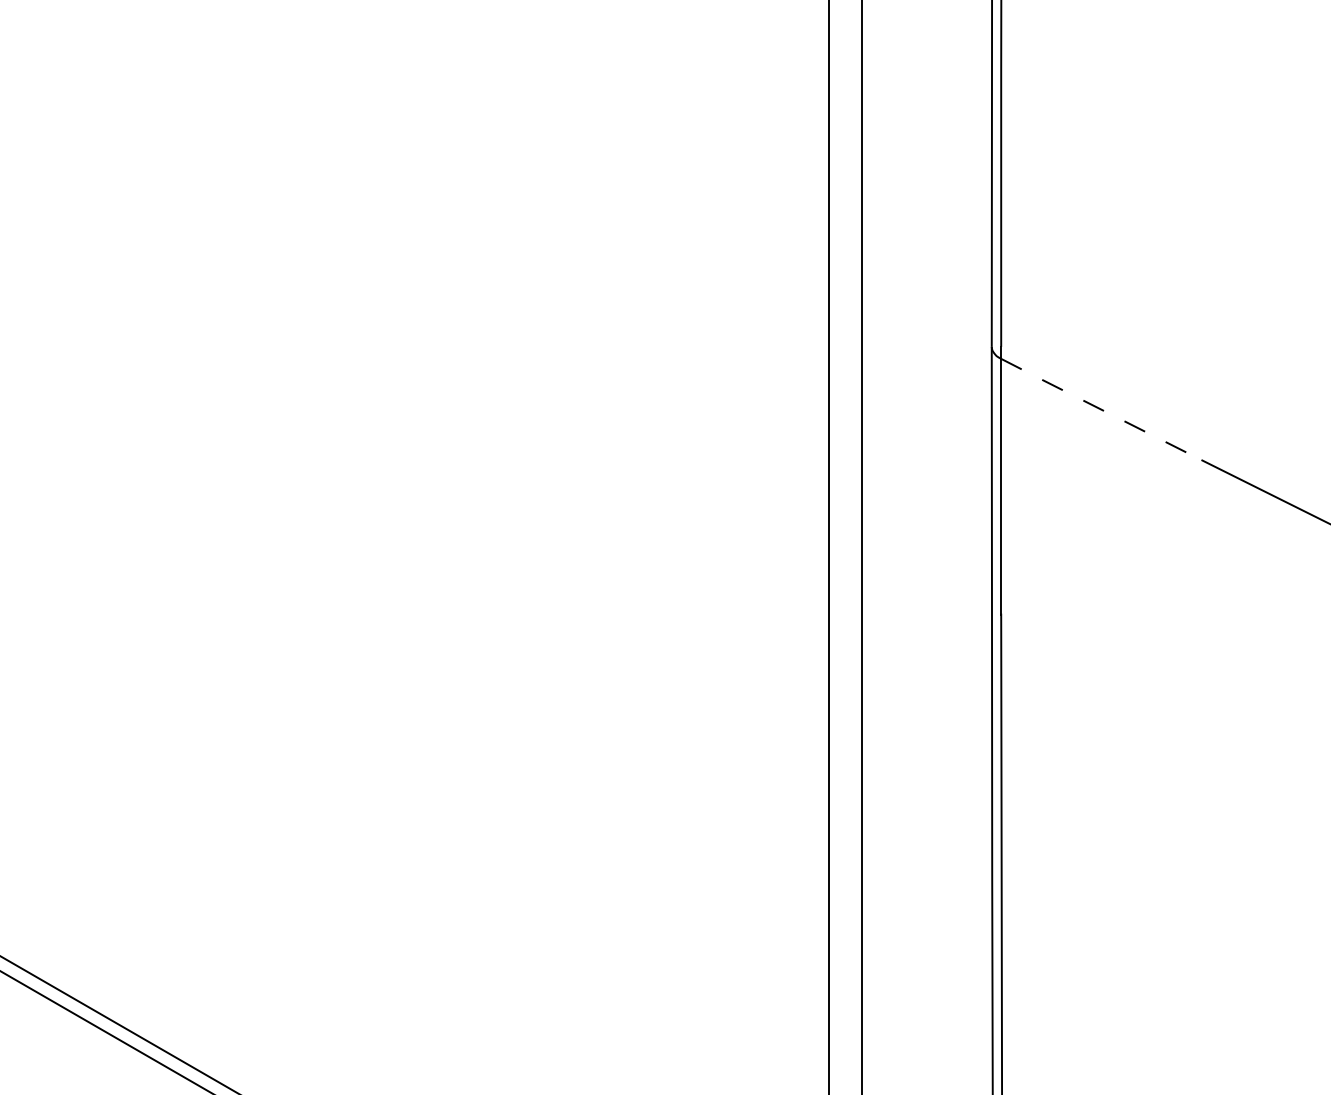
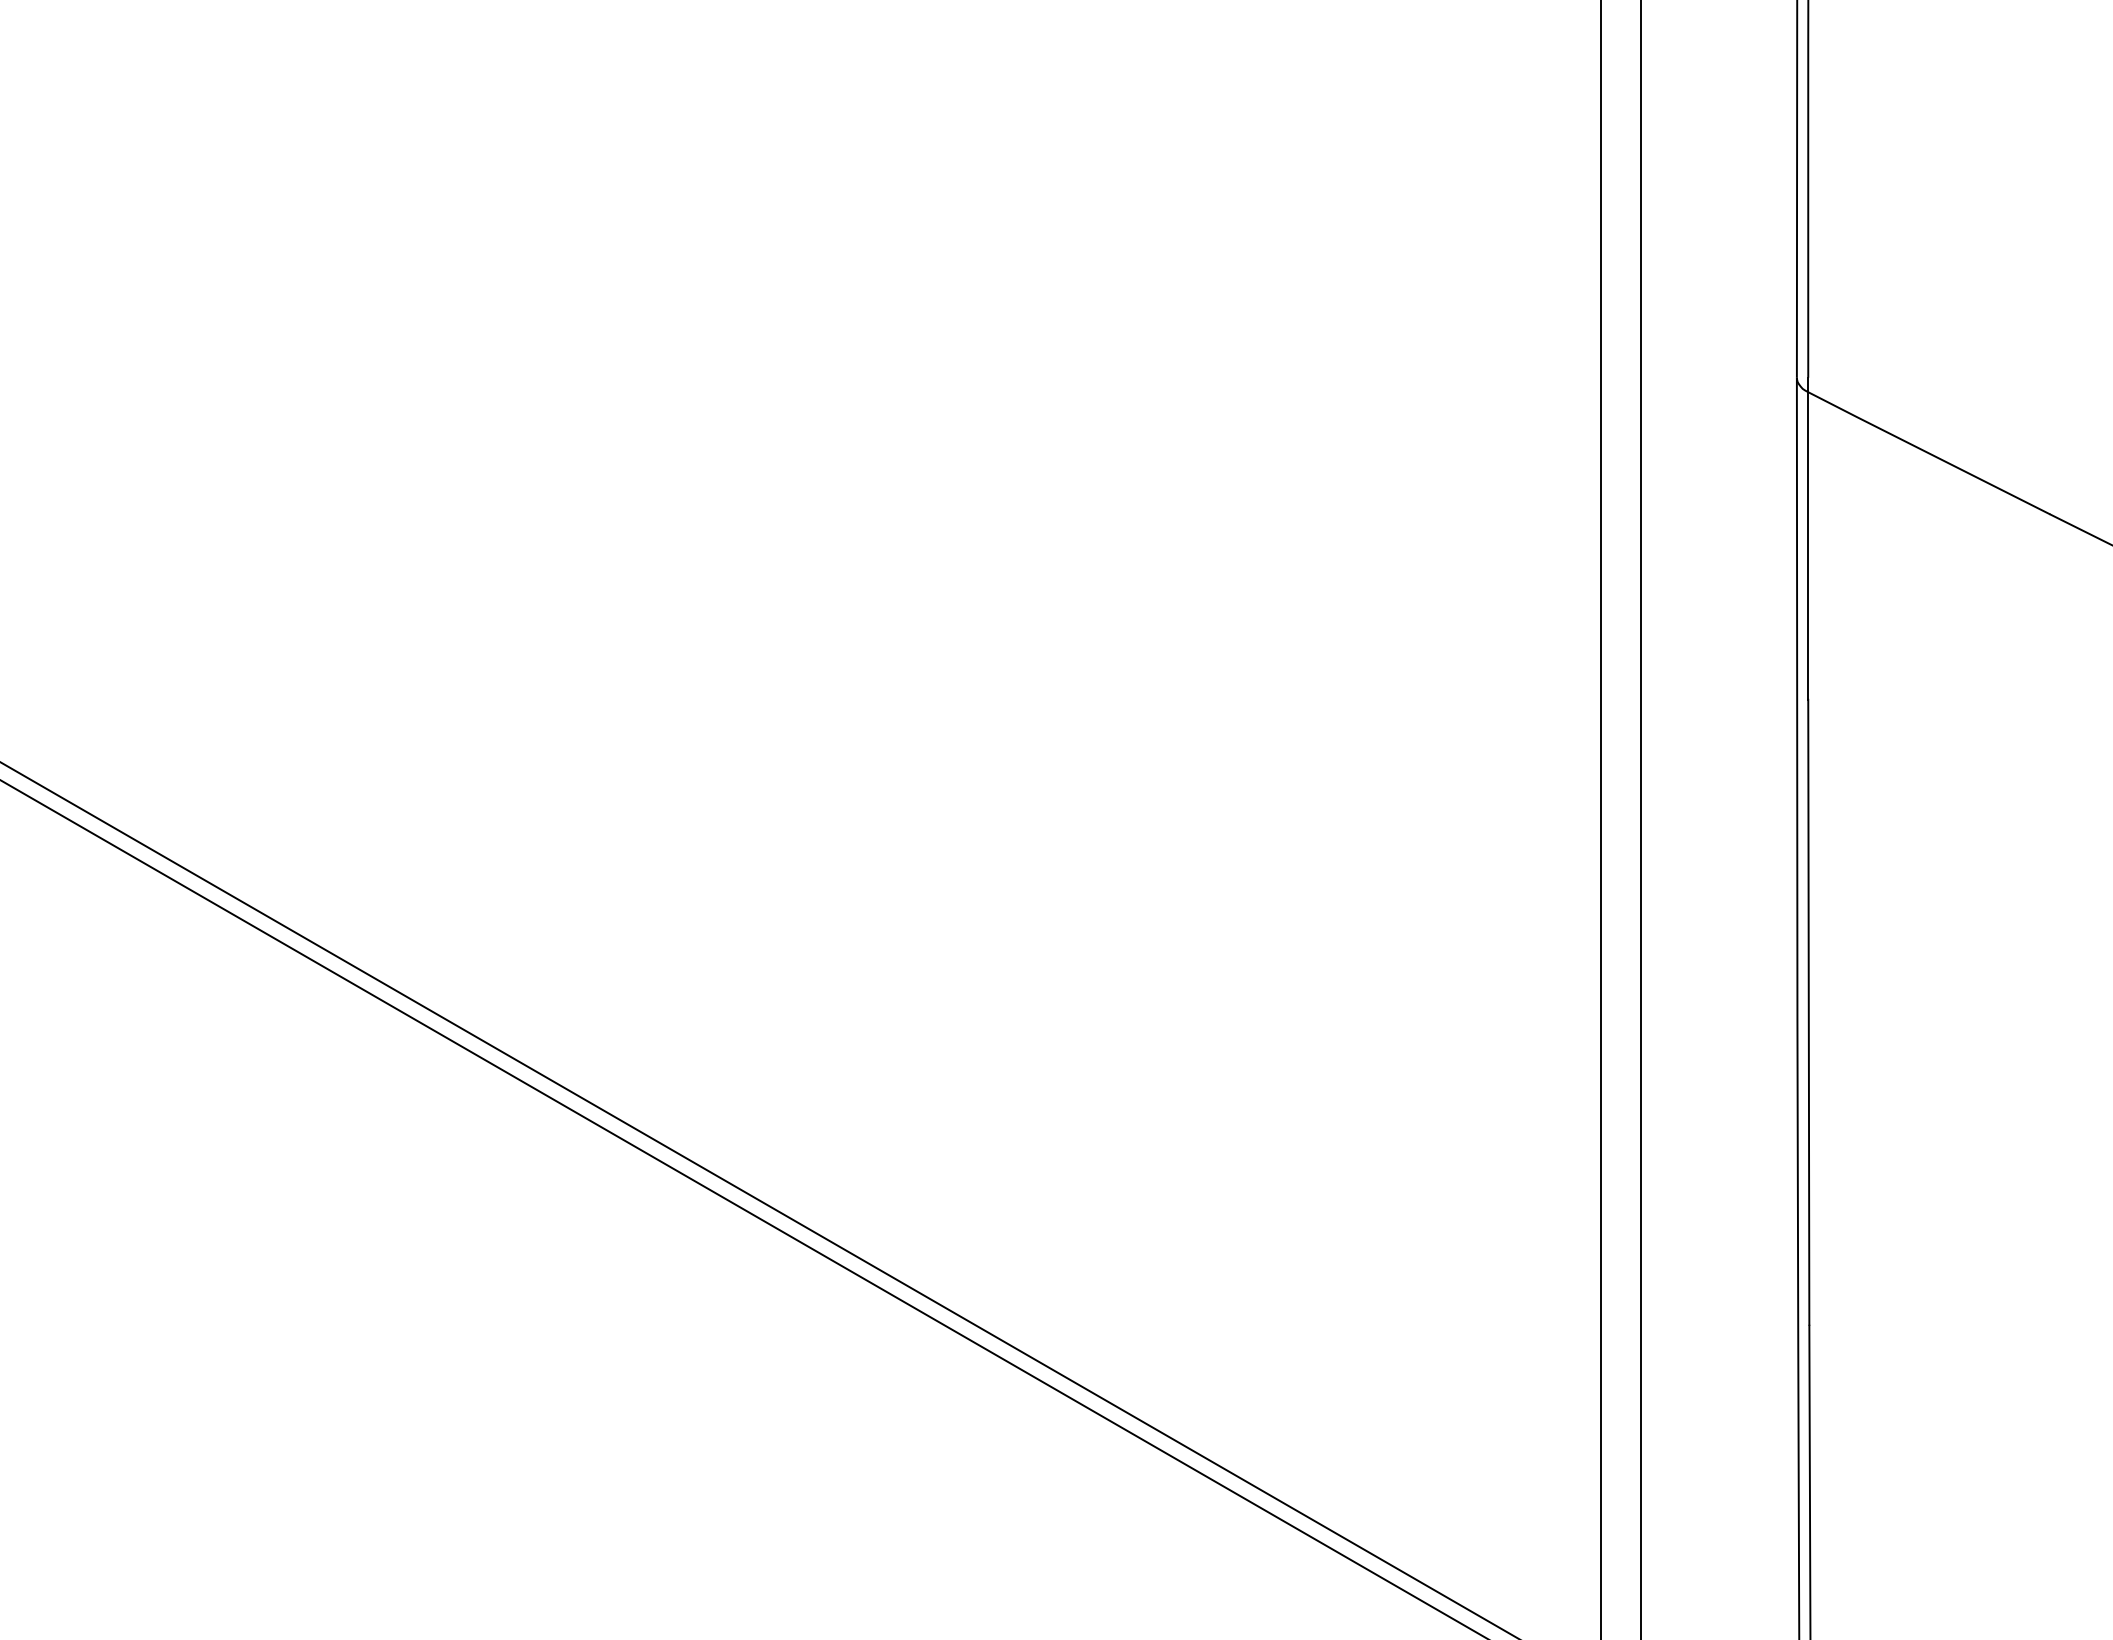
line: (1101, 409) -> (1928, 453), dashed -> solid

